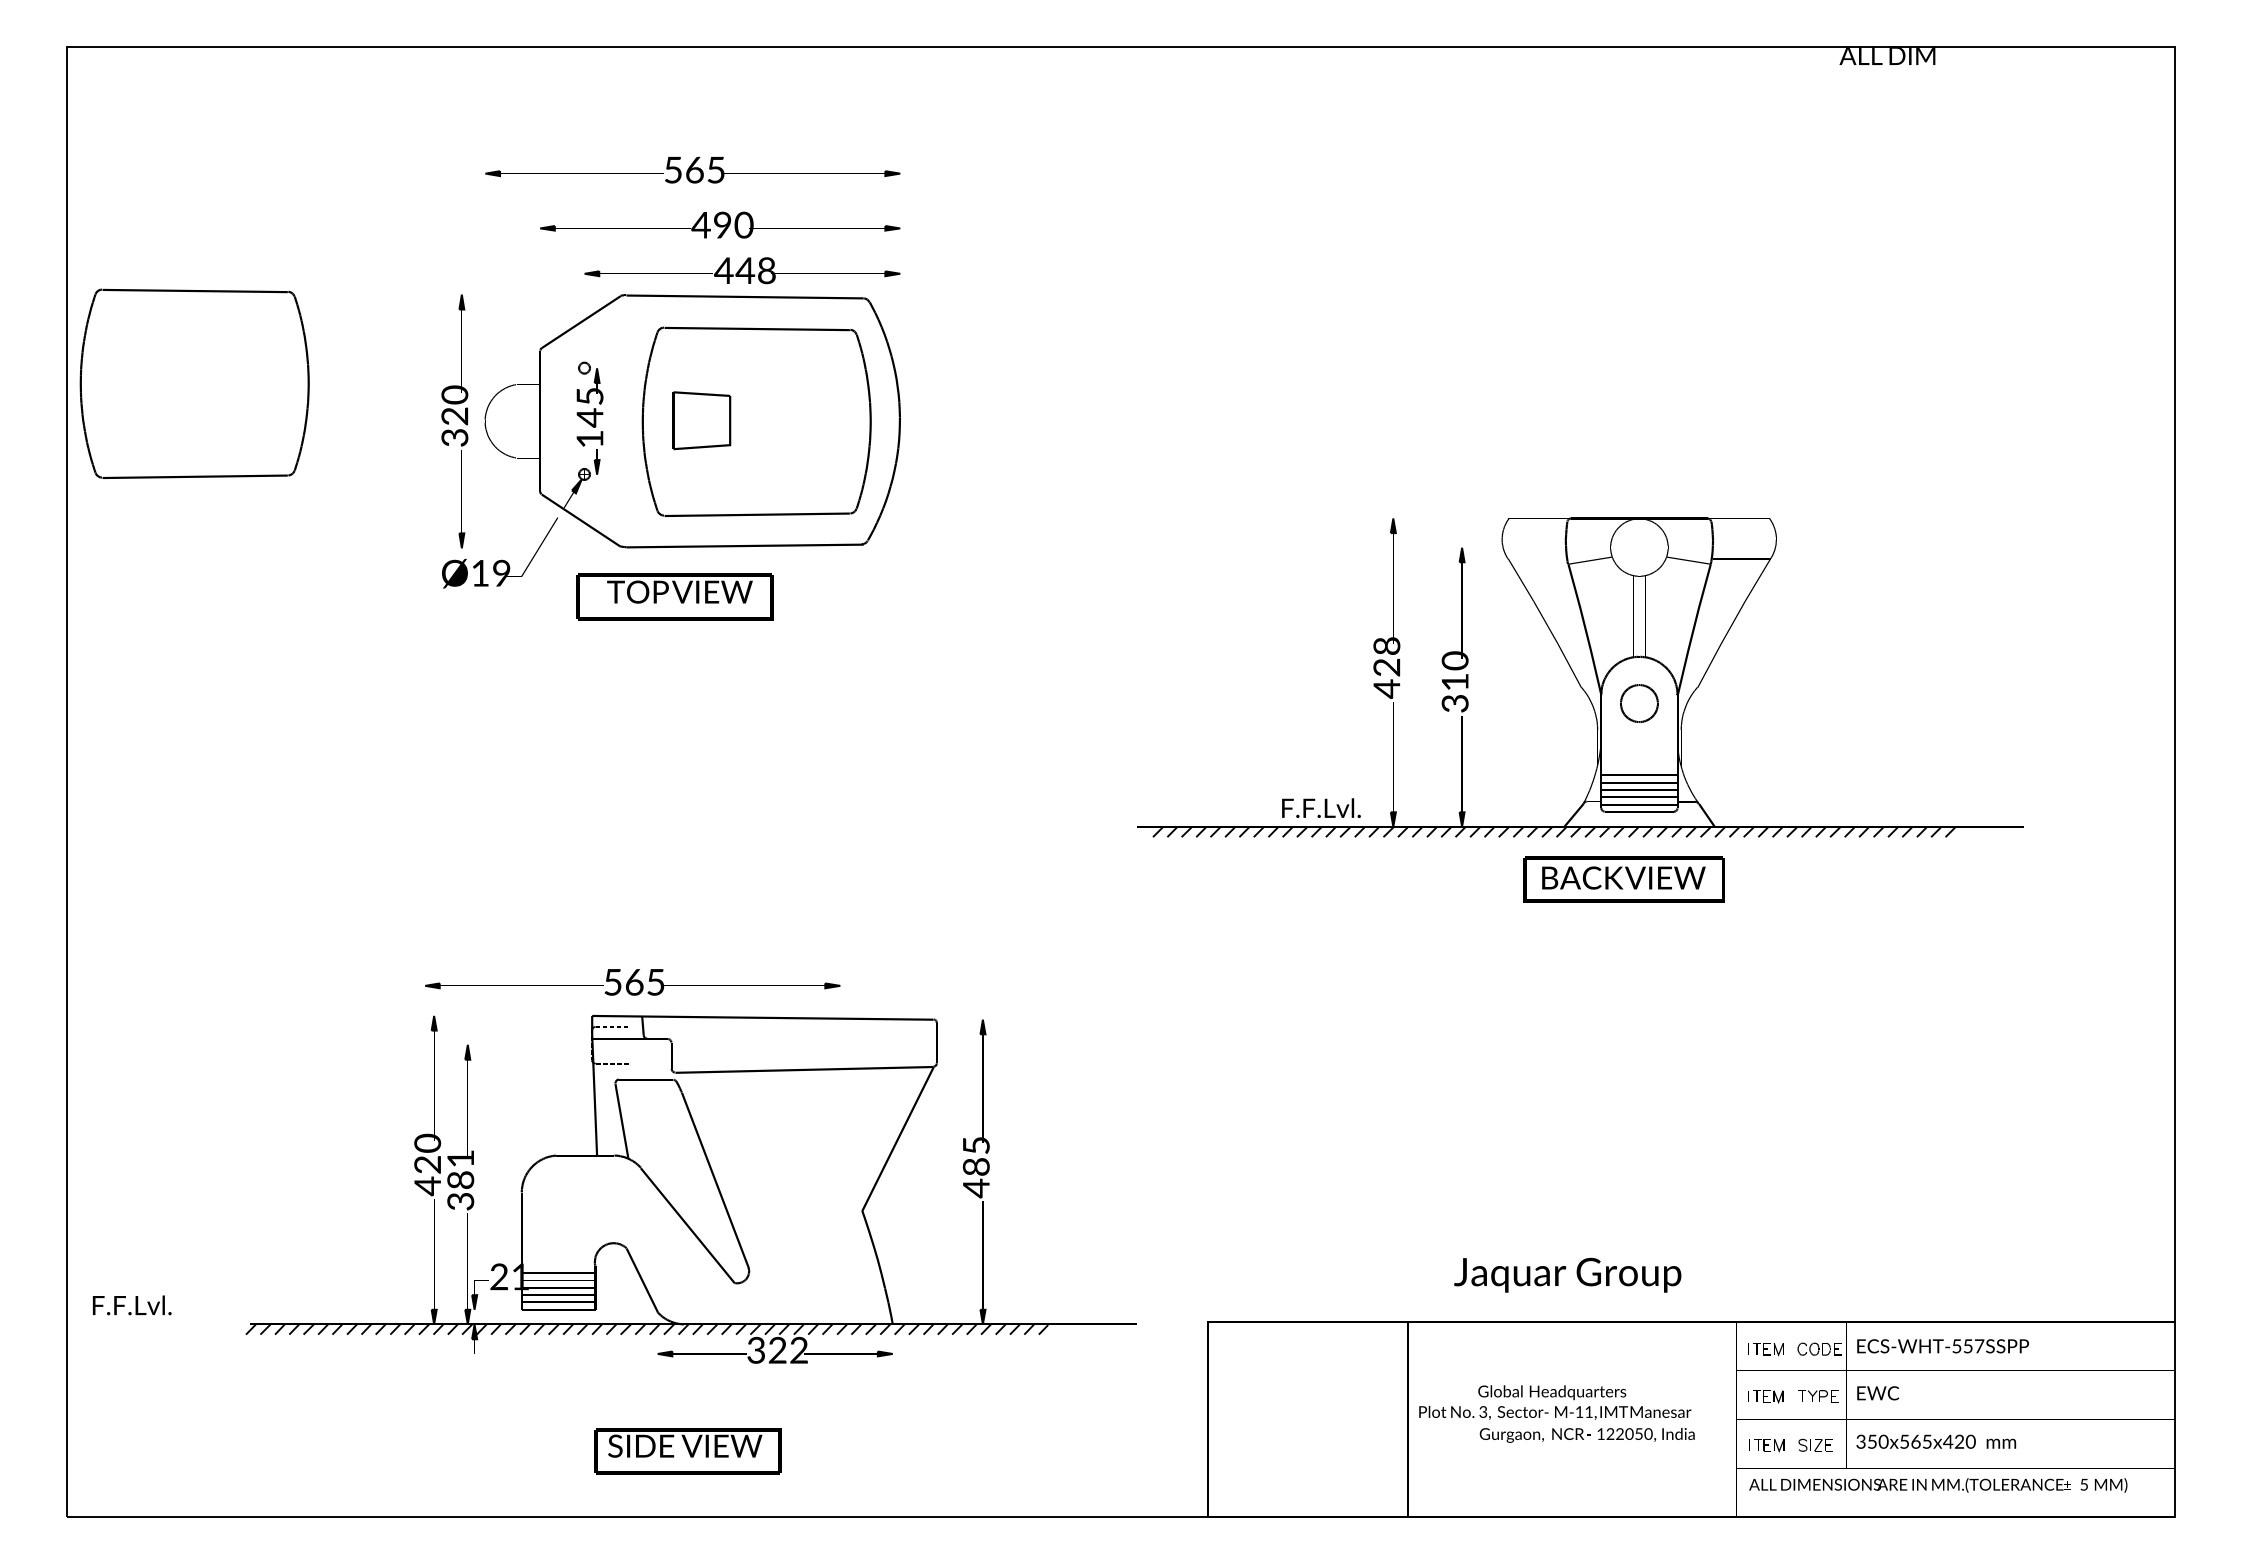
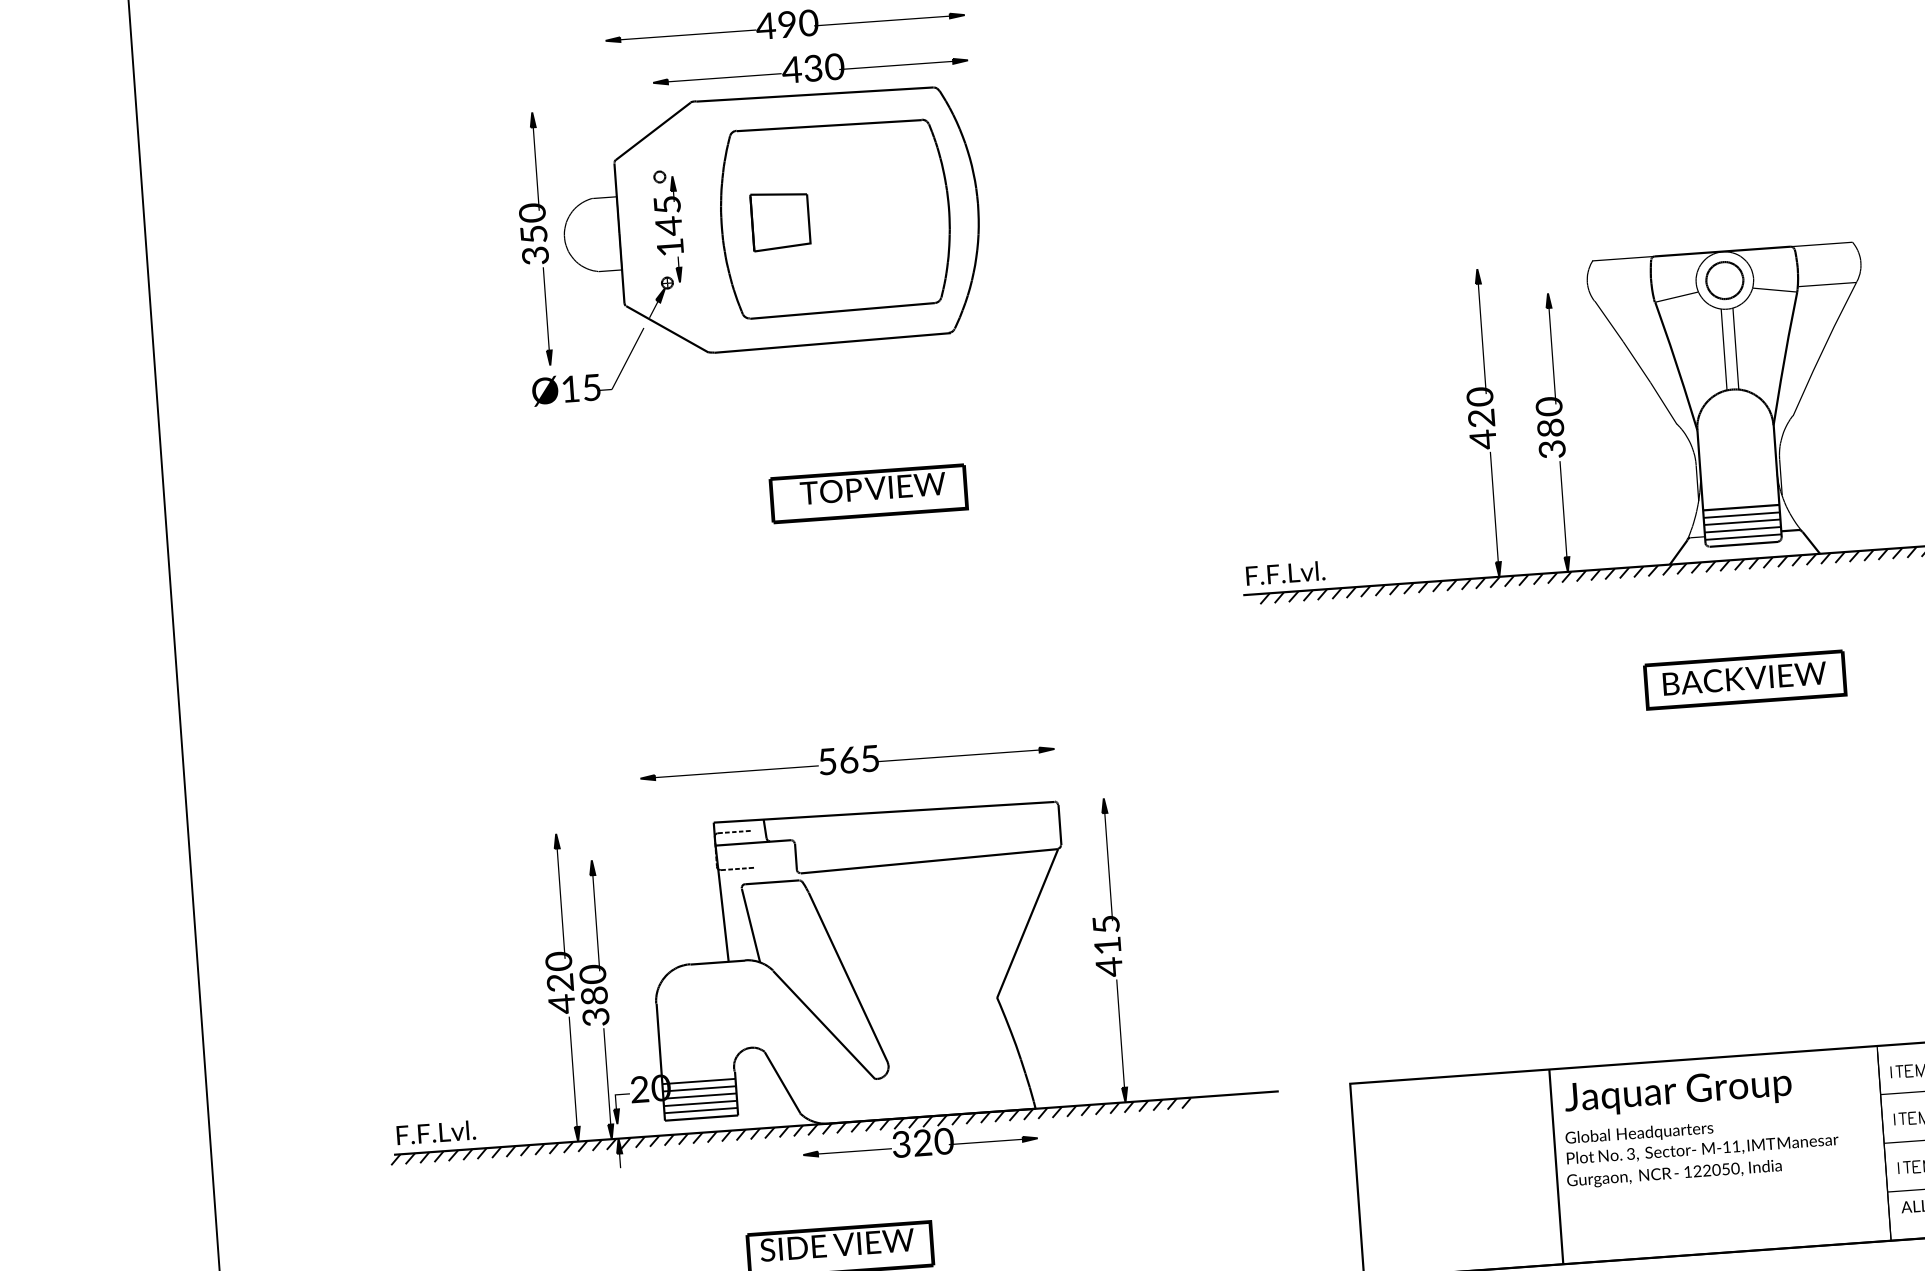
text: (755, 270) -> (823, 67), 448 -> 430
part: (194, 383) -> (271, 220), removed
text: (454, 416) -> (533, 234), 320 -> 350
text: (501, 572) -> (591, 386), Ø19 -> Ø15
text: (674, 596) -> (867, 493), moved
text: (1387, 645) -> (1480, 396), 428 -> 420
text: (1454, 682) -> (1550, 428), 310 -> 380
part: (1639, 703) -> (1724, 280), moved
text: (1321, 807) -> (1285, 572), moved
text: (1623, 879) -> (1744, 680), moved
part: (632, 982) -> (846, 760), moved
text: (460, 1158) -> (592, 974), 381 -> 380
text: (975, 1166) -> (1106, 945), 485 -> 415
text: (1567, 1274) -> (1677, 1091), moved
text: (520, 1276) -> (660, 1087), 21 -> 20
text: (132, 1305) -> (436, 1132), moved
text: (798, 1350) -> (943, 1141), 322 -> 320
text: (1552, 1392) -> (1639, 1133), moved
text: (1586, 1435) -> (1673, 1174), moved

